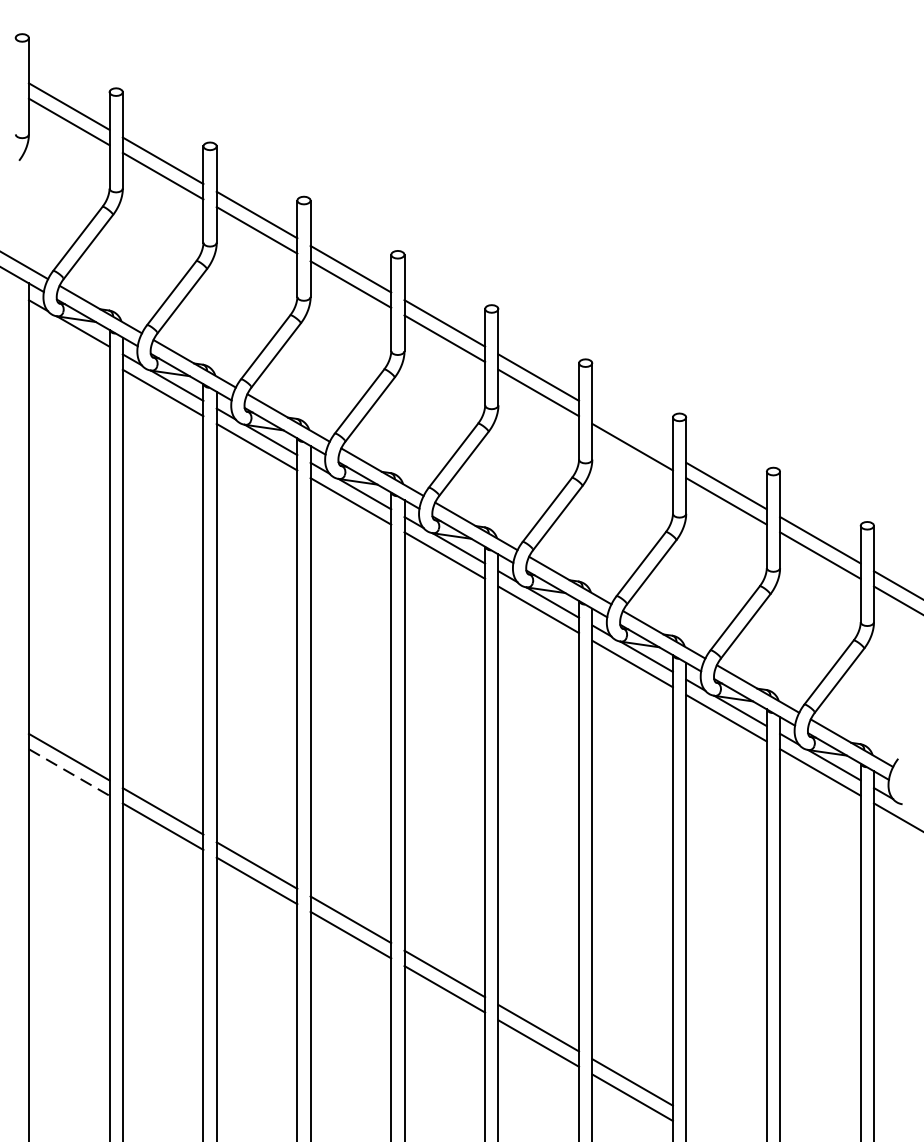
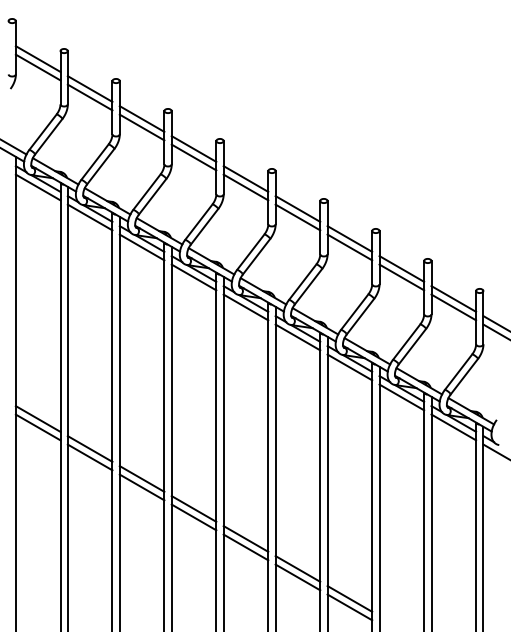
line: (67, 338) -> (37, 187), added
line: (631, 430) -> (349, 238), added
line: (69, 772) -> (38, 427), dashed -> solid

